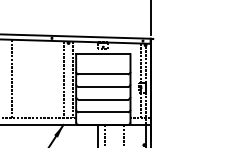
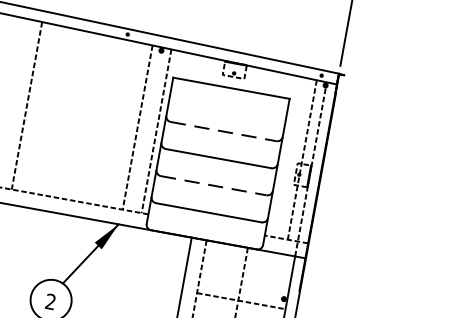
line: (103, 74) -> (223, 131), solid -> dashed
line: (103, 99) -> (214, 185), solid -> dashed

